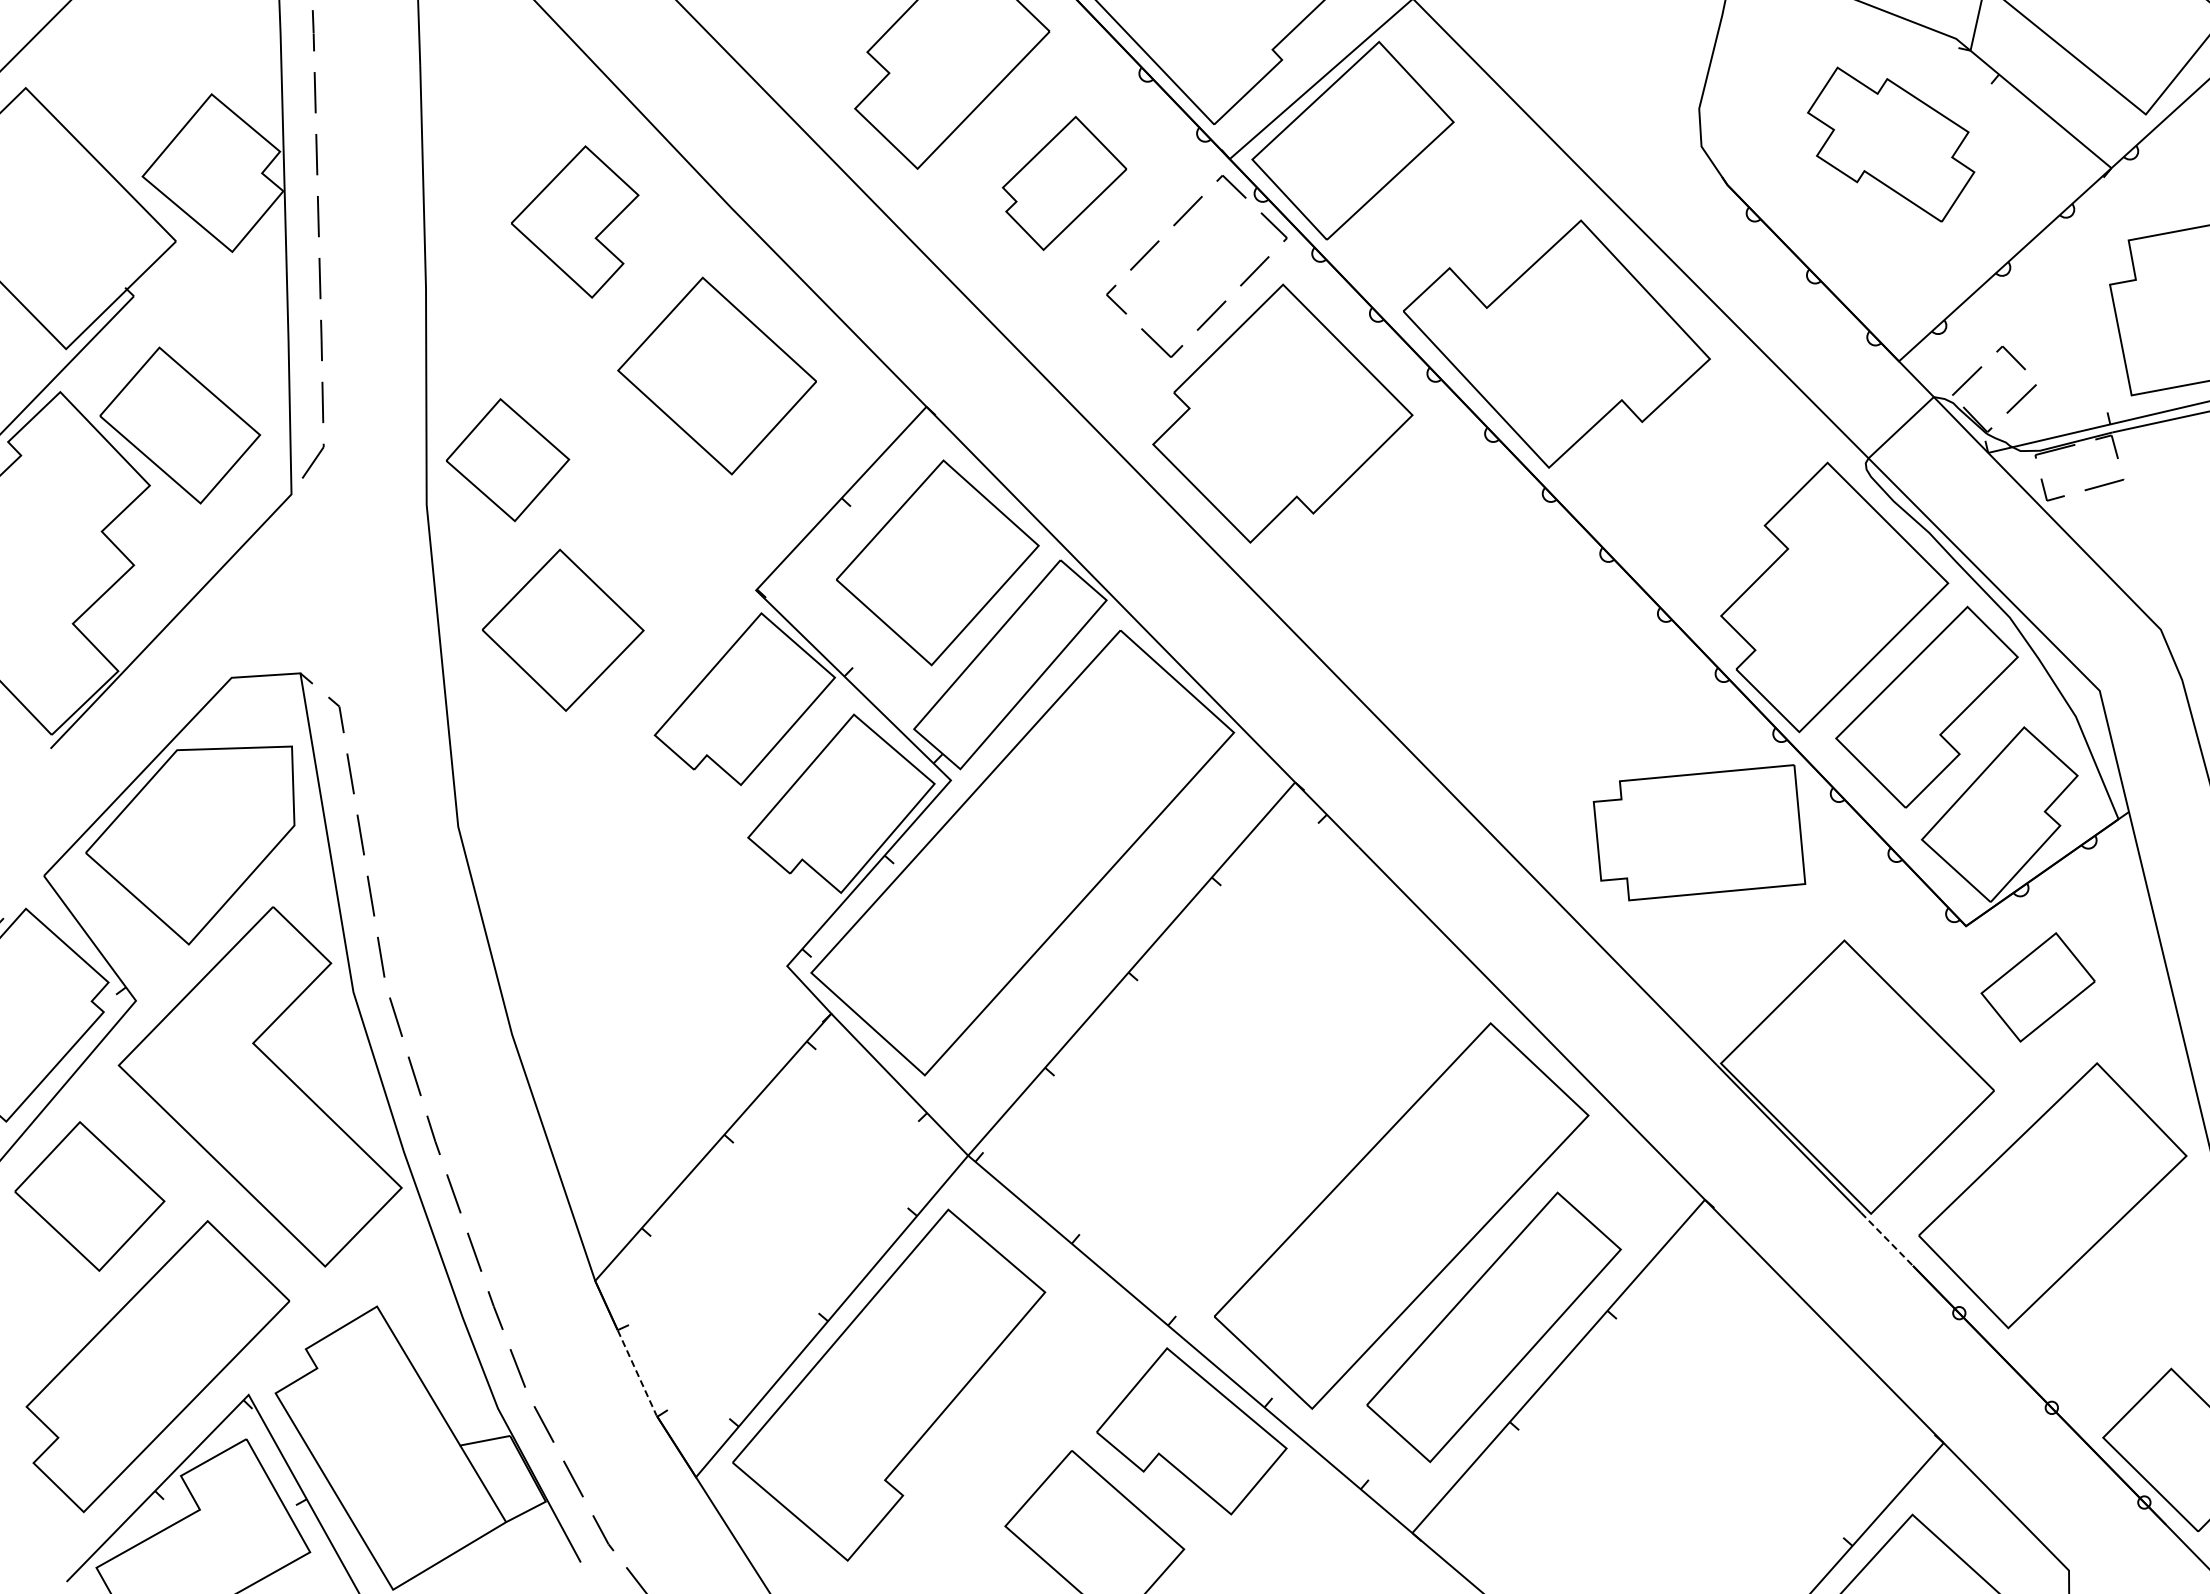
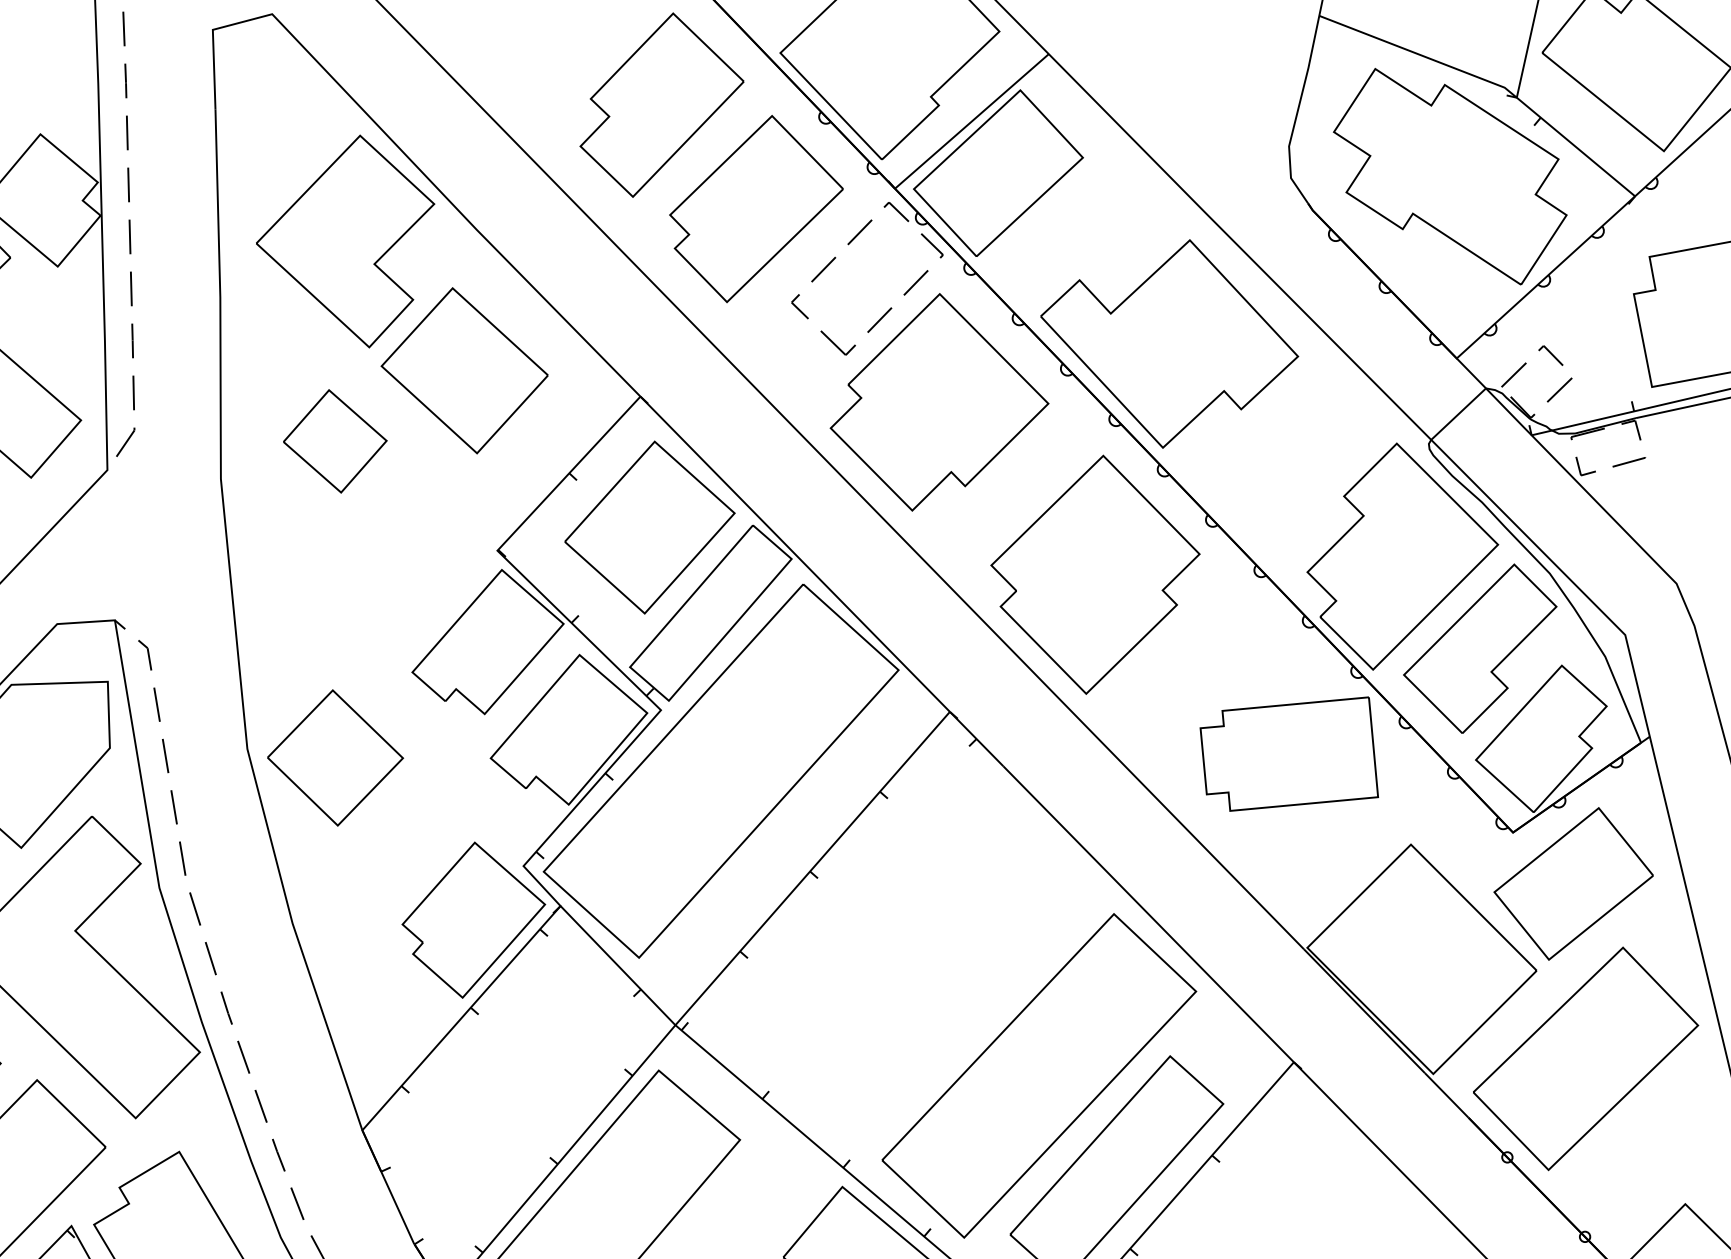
part: (1890, 144) -> (1449, 176), size x1.67
part: (1064, 183) -> (756, 209), size x1.67
part: (574, 221) -> (344, 241), size x1.67
part: (508, 460) -> (335, 441), moved
part: (1468, 618) -> (1095, 574), added
part: (563, 629) -> (335, 757), moved
part: (2037, 987) -> (1573, 884), size x1.67
part: (727, 1030) -> (473, 920), added
line: (1887, 1239) -> (1447, 1095), dashed -> solid
line: (637, 1373) -> (397, 1208), dashed -> solid

